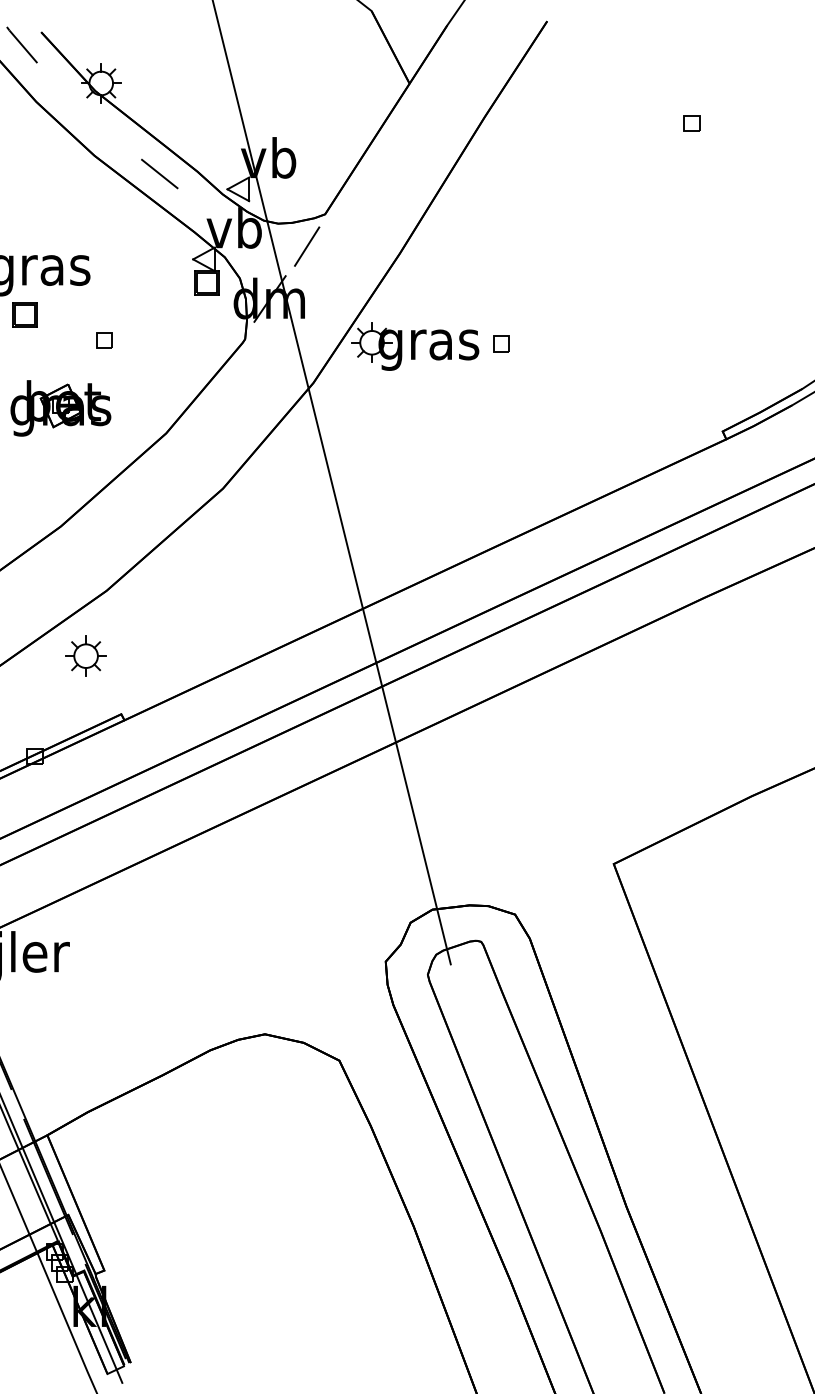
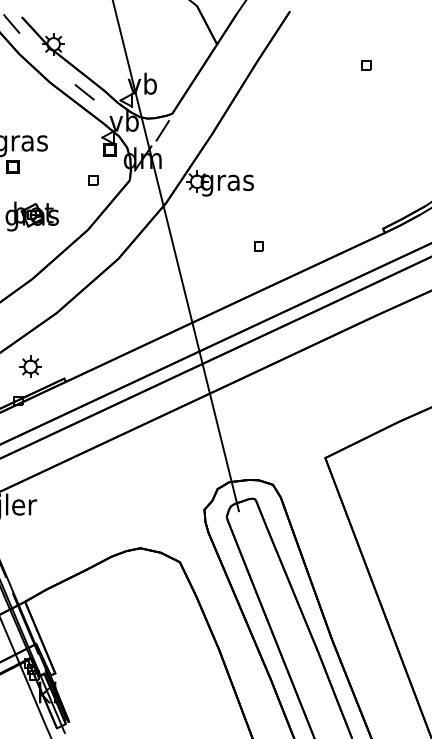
part: (104, 340) -> (93, 180), moved
part: (500, 344) -> (258, 246), moved
part: (85, 655) -> (30, 366), moved

